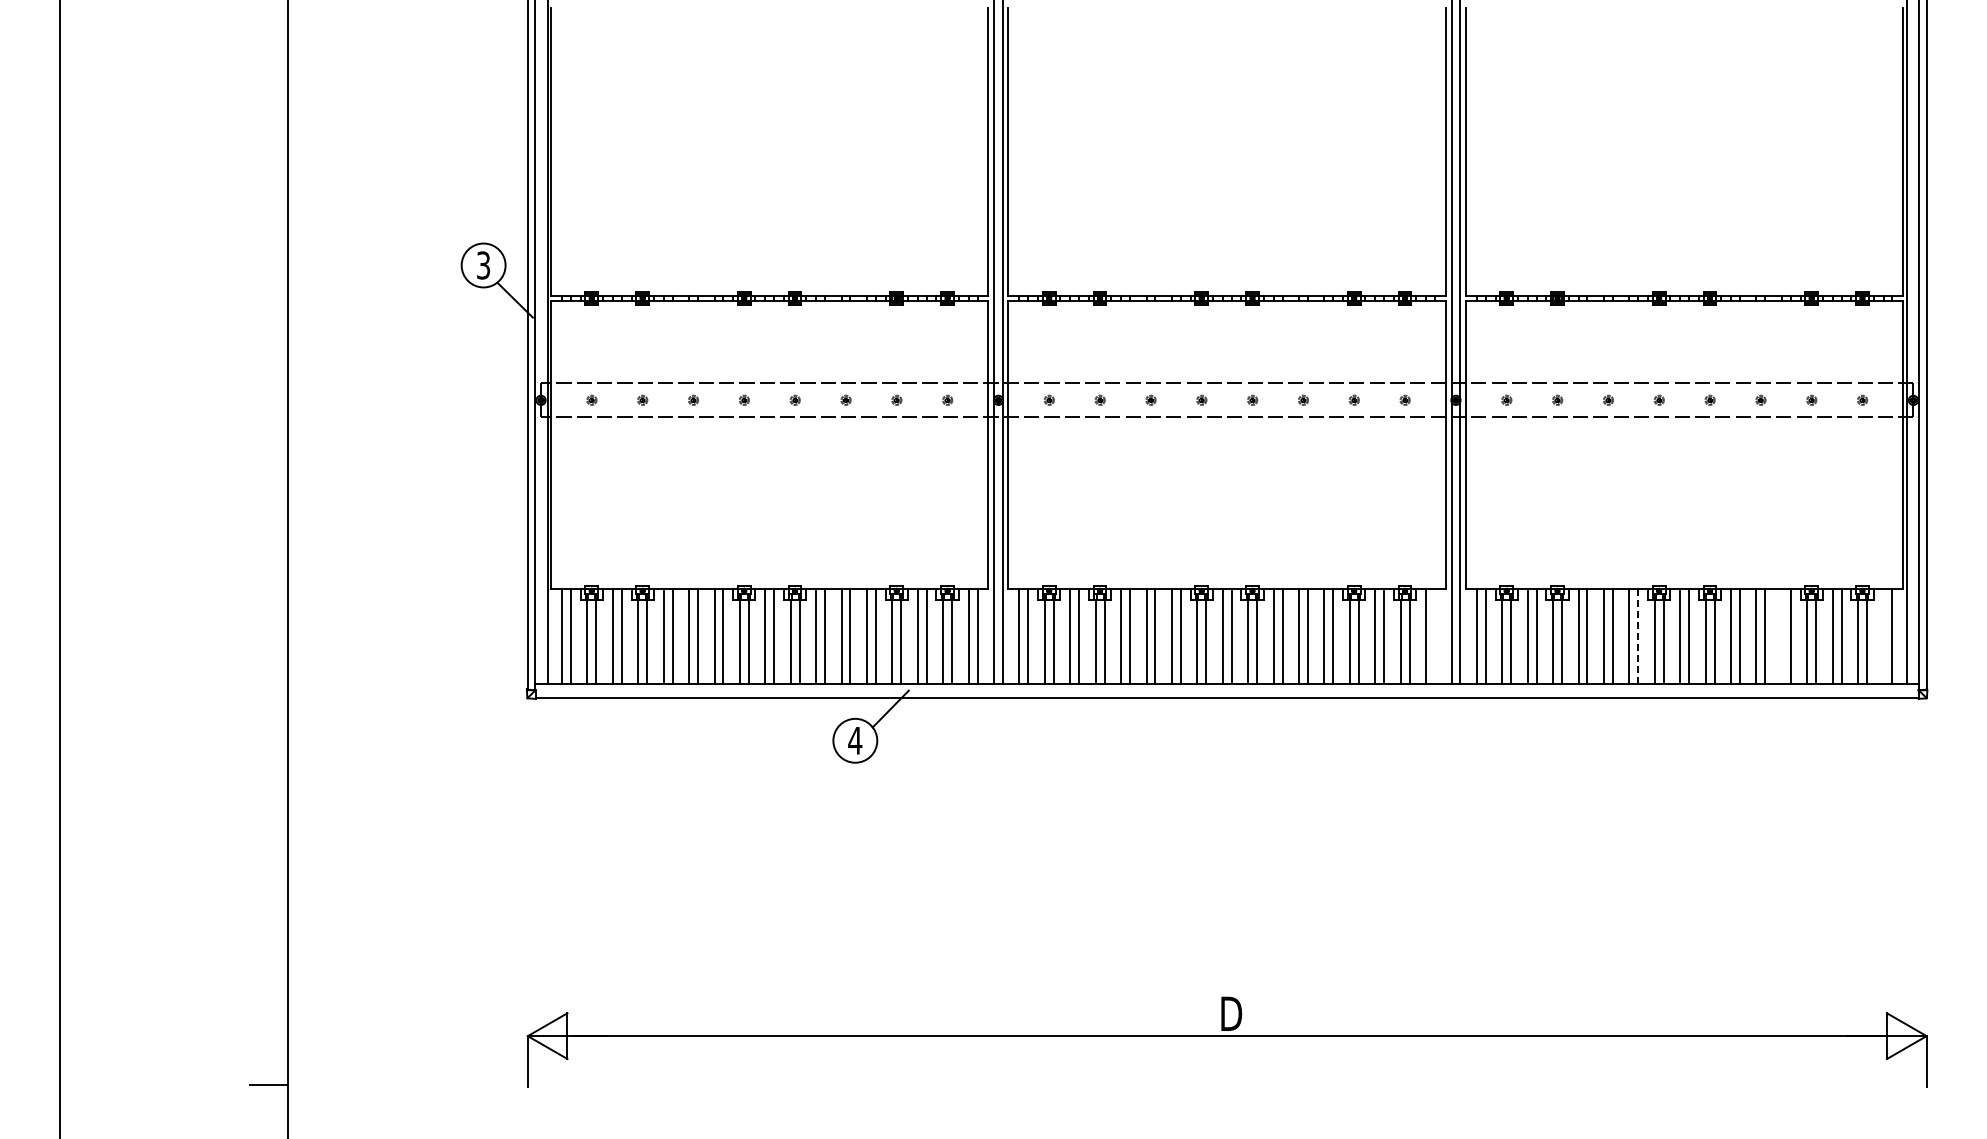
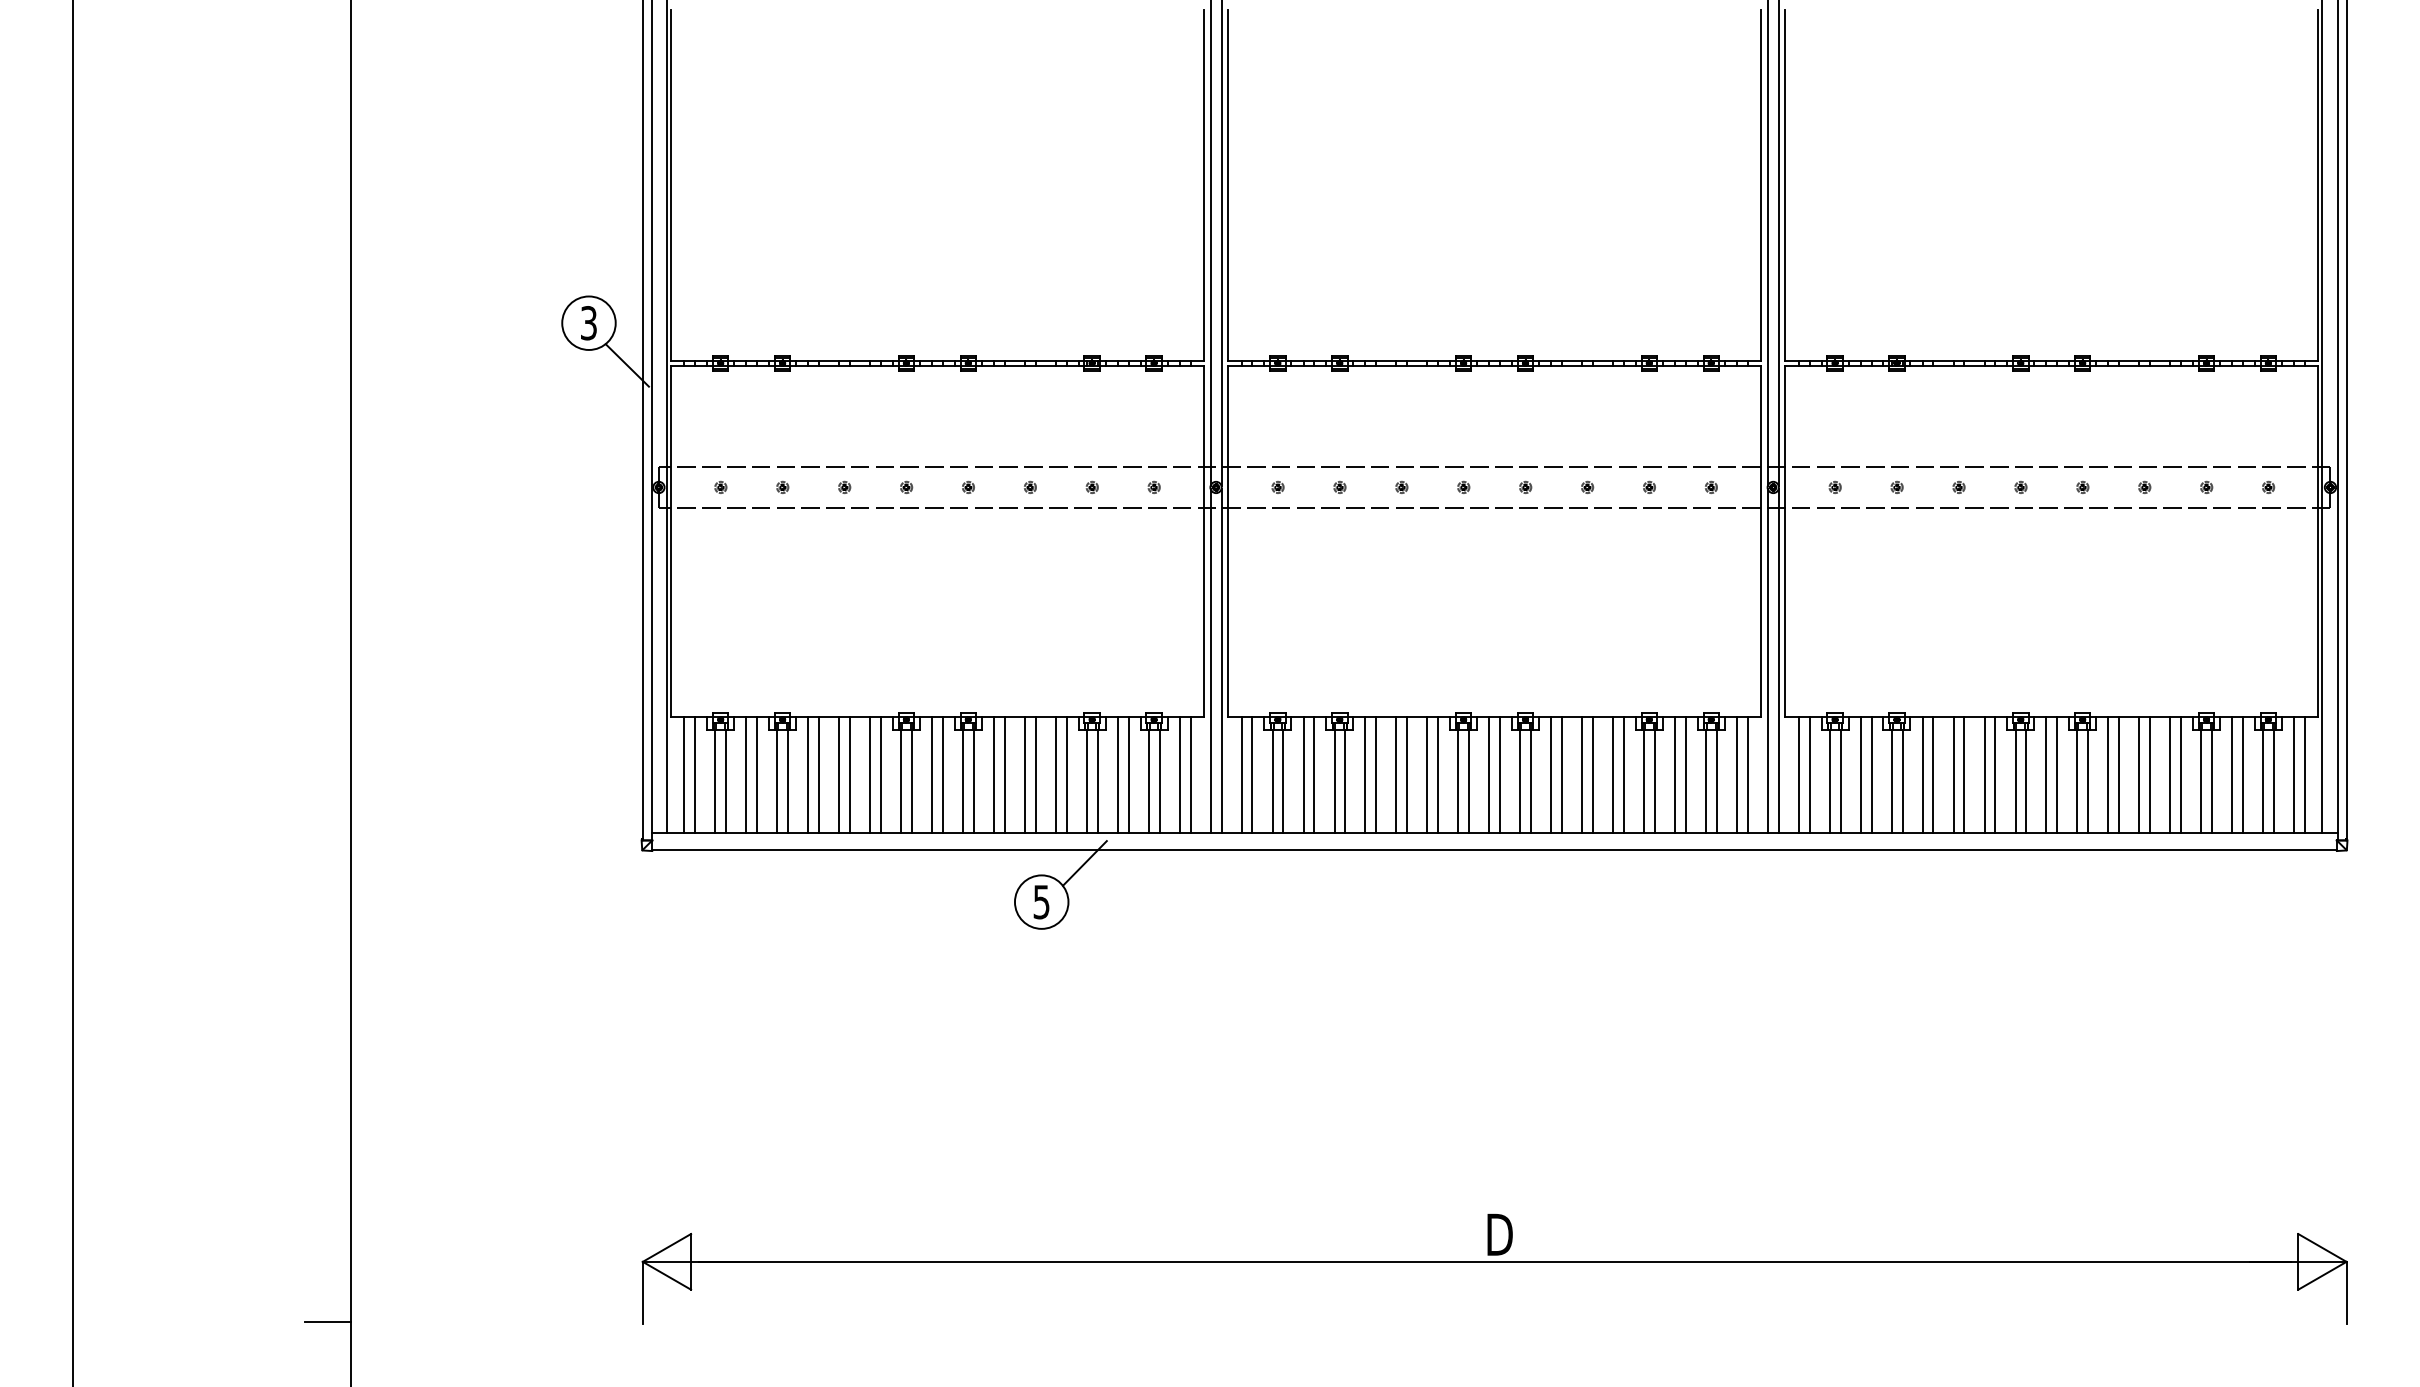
line: (1434, 635) -> (1747, 773), added
line: (1781, 635) -> (2169, 773), added
line: (1883, 635) -> (2294, 773), added
line: (1638, 636) -> (1995, 775), dashed -> solid
text: (855, 740) -> (1041, 901), 4 -> 5

